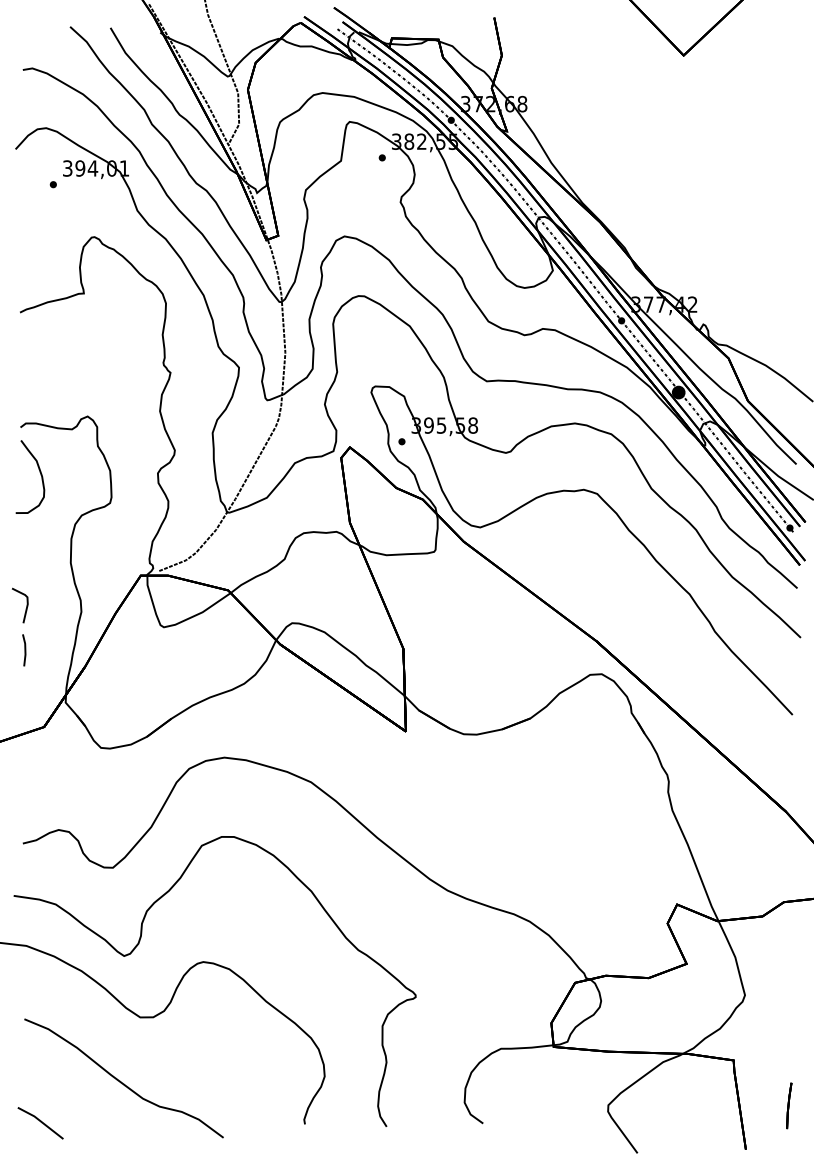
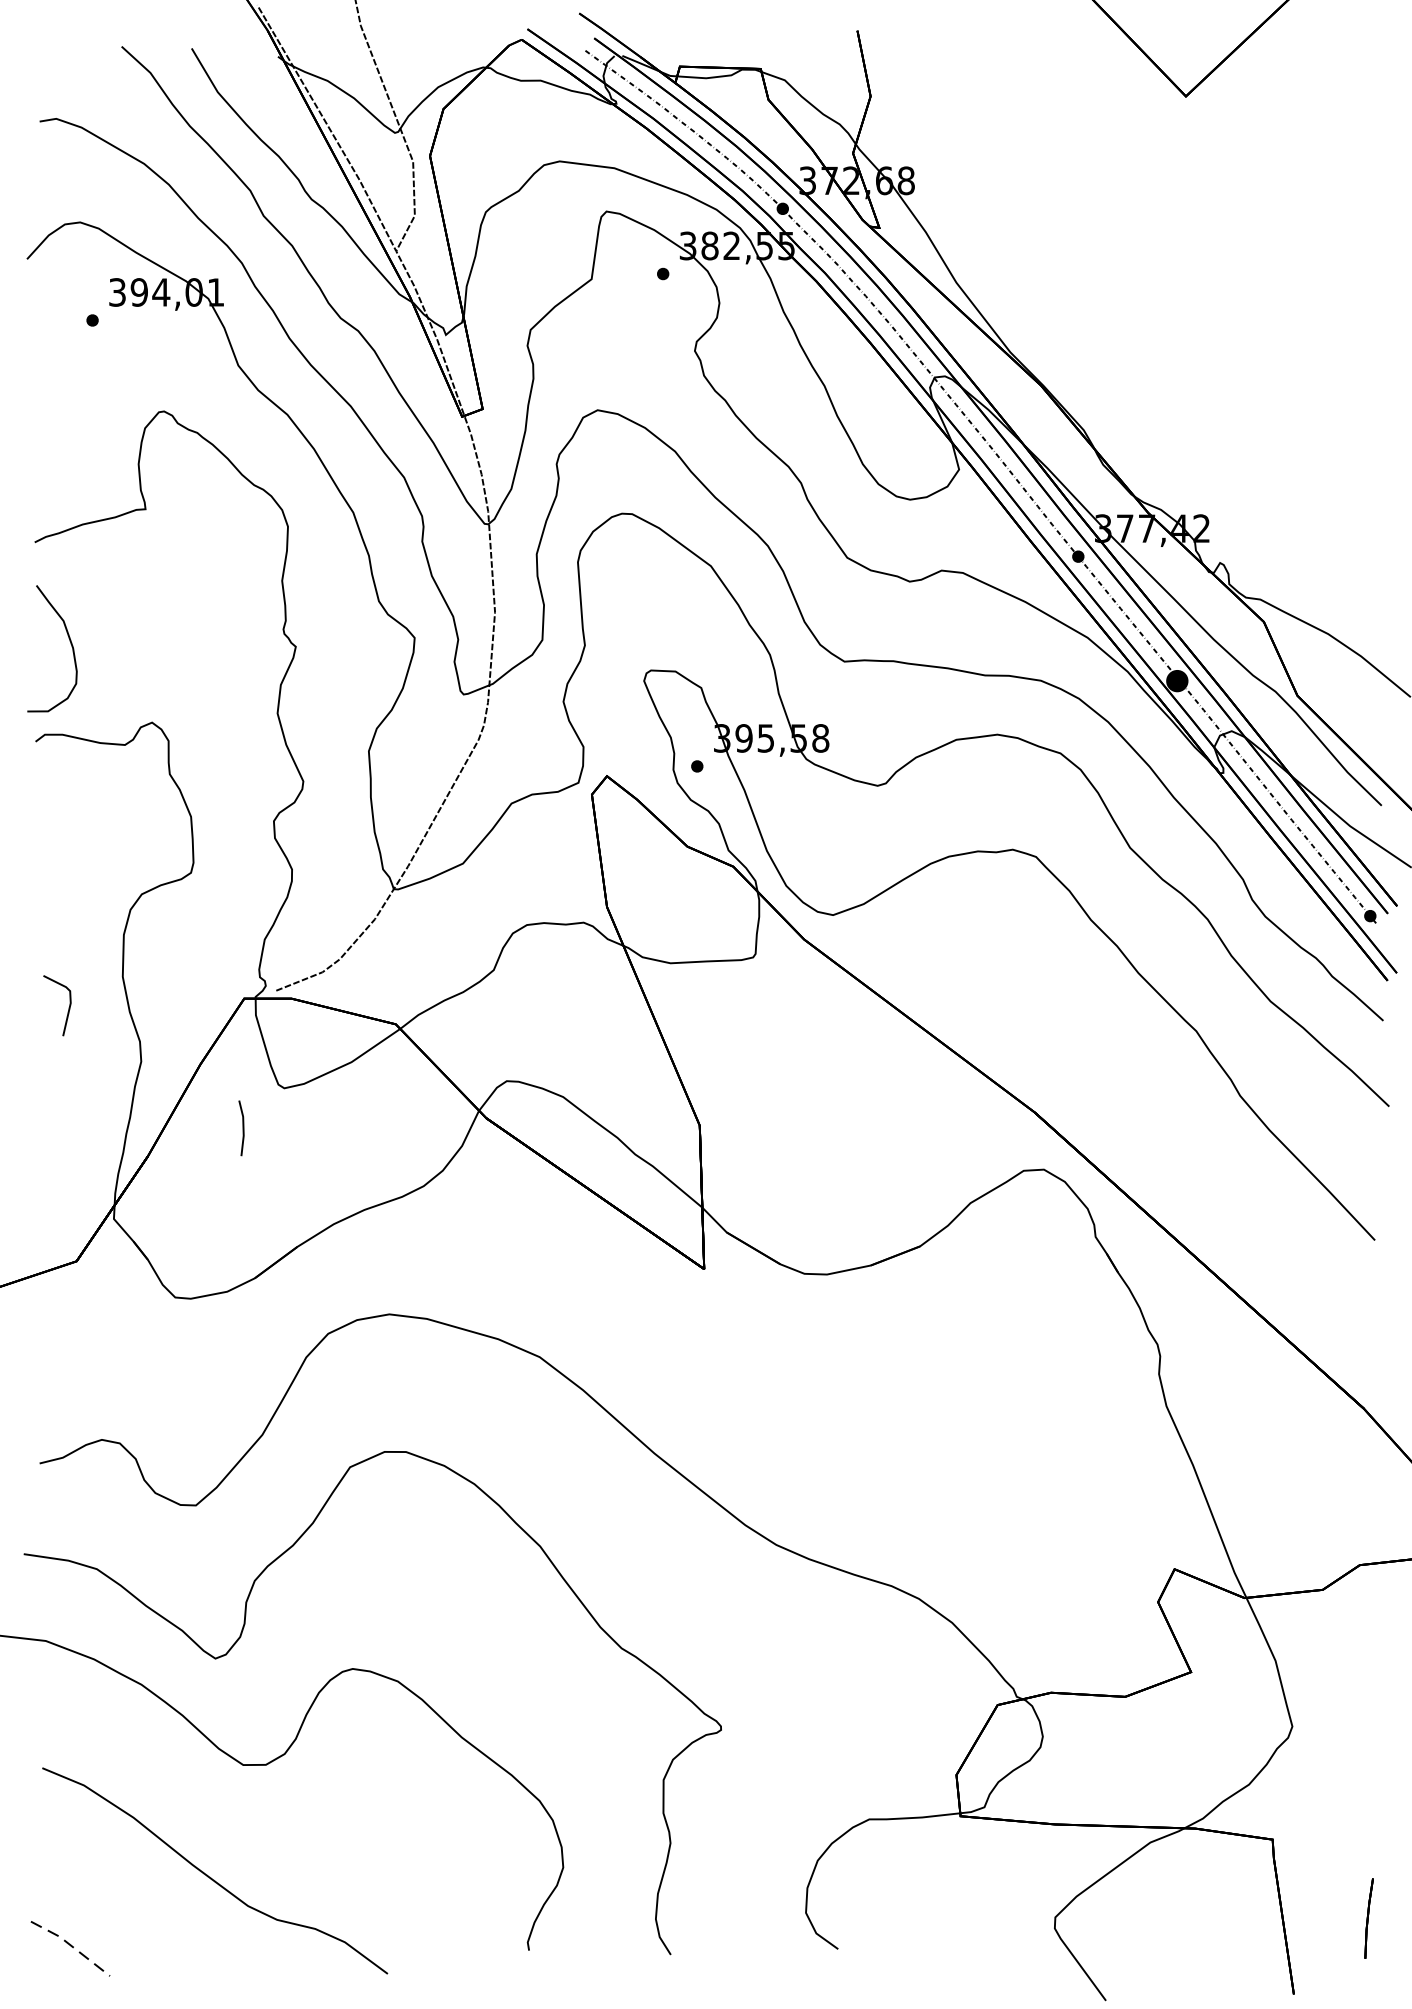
curve: (39, 472) -> (68, 641), moved
line: (25, 608) -> (66, 1010), moved
line: (24, 650) -> (241, 1128), moved
line: (41, 1121) -> (71, 1945), solid -> dashed

